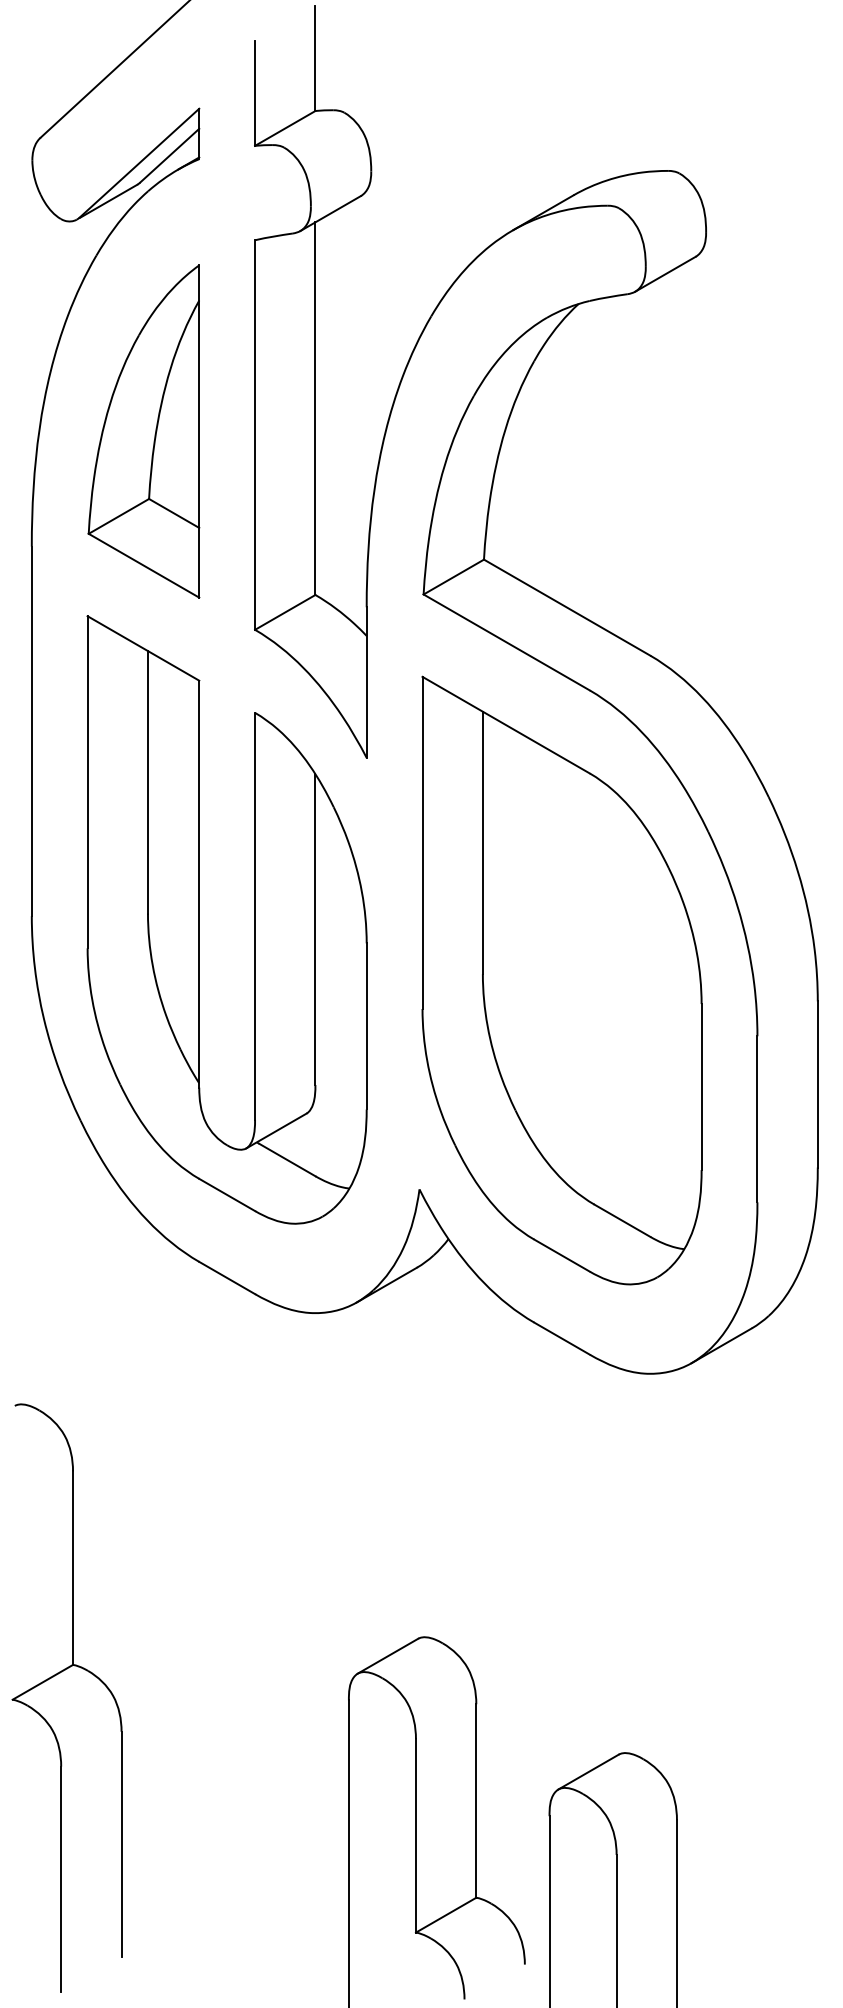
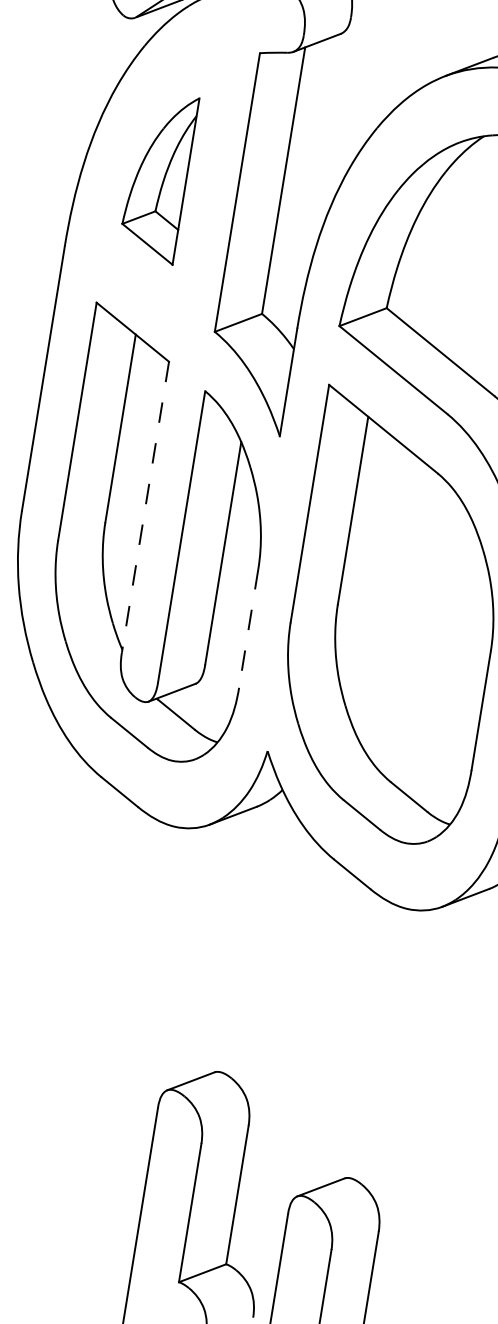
part: (143, 431) -> (158, 177), size x0.7
line: (199, 884) -> (145, 507), solid -> dashed
line: (366, 1026) -> (248, 628), solid -> dashed

